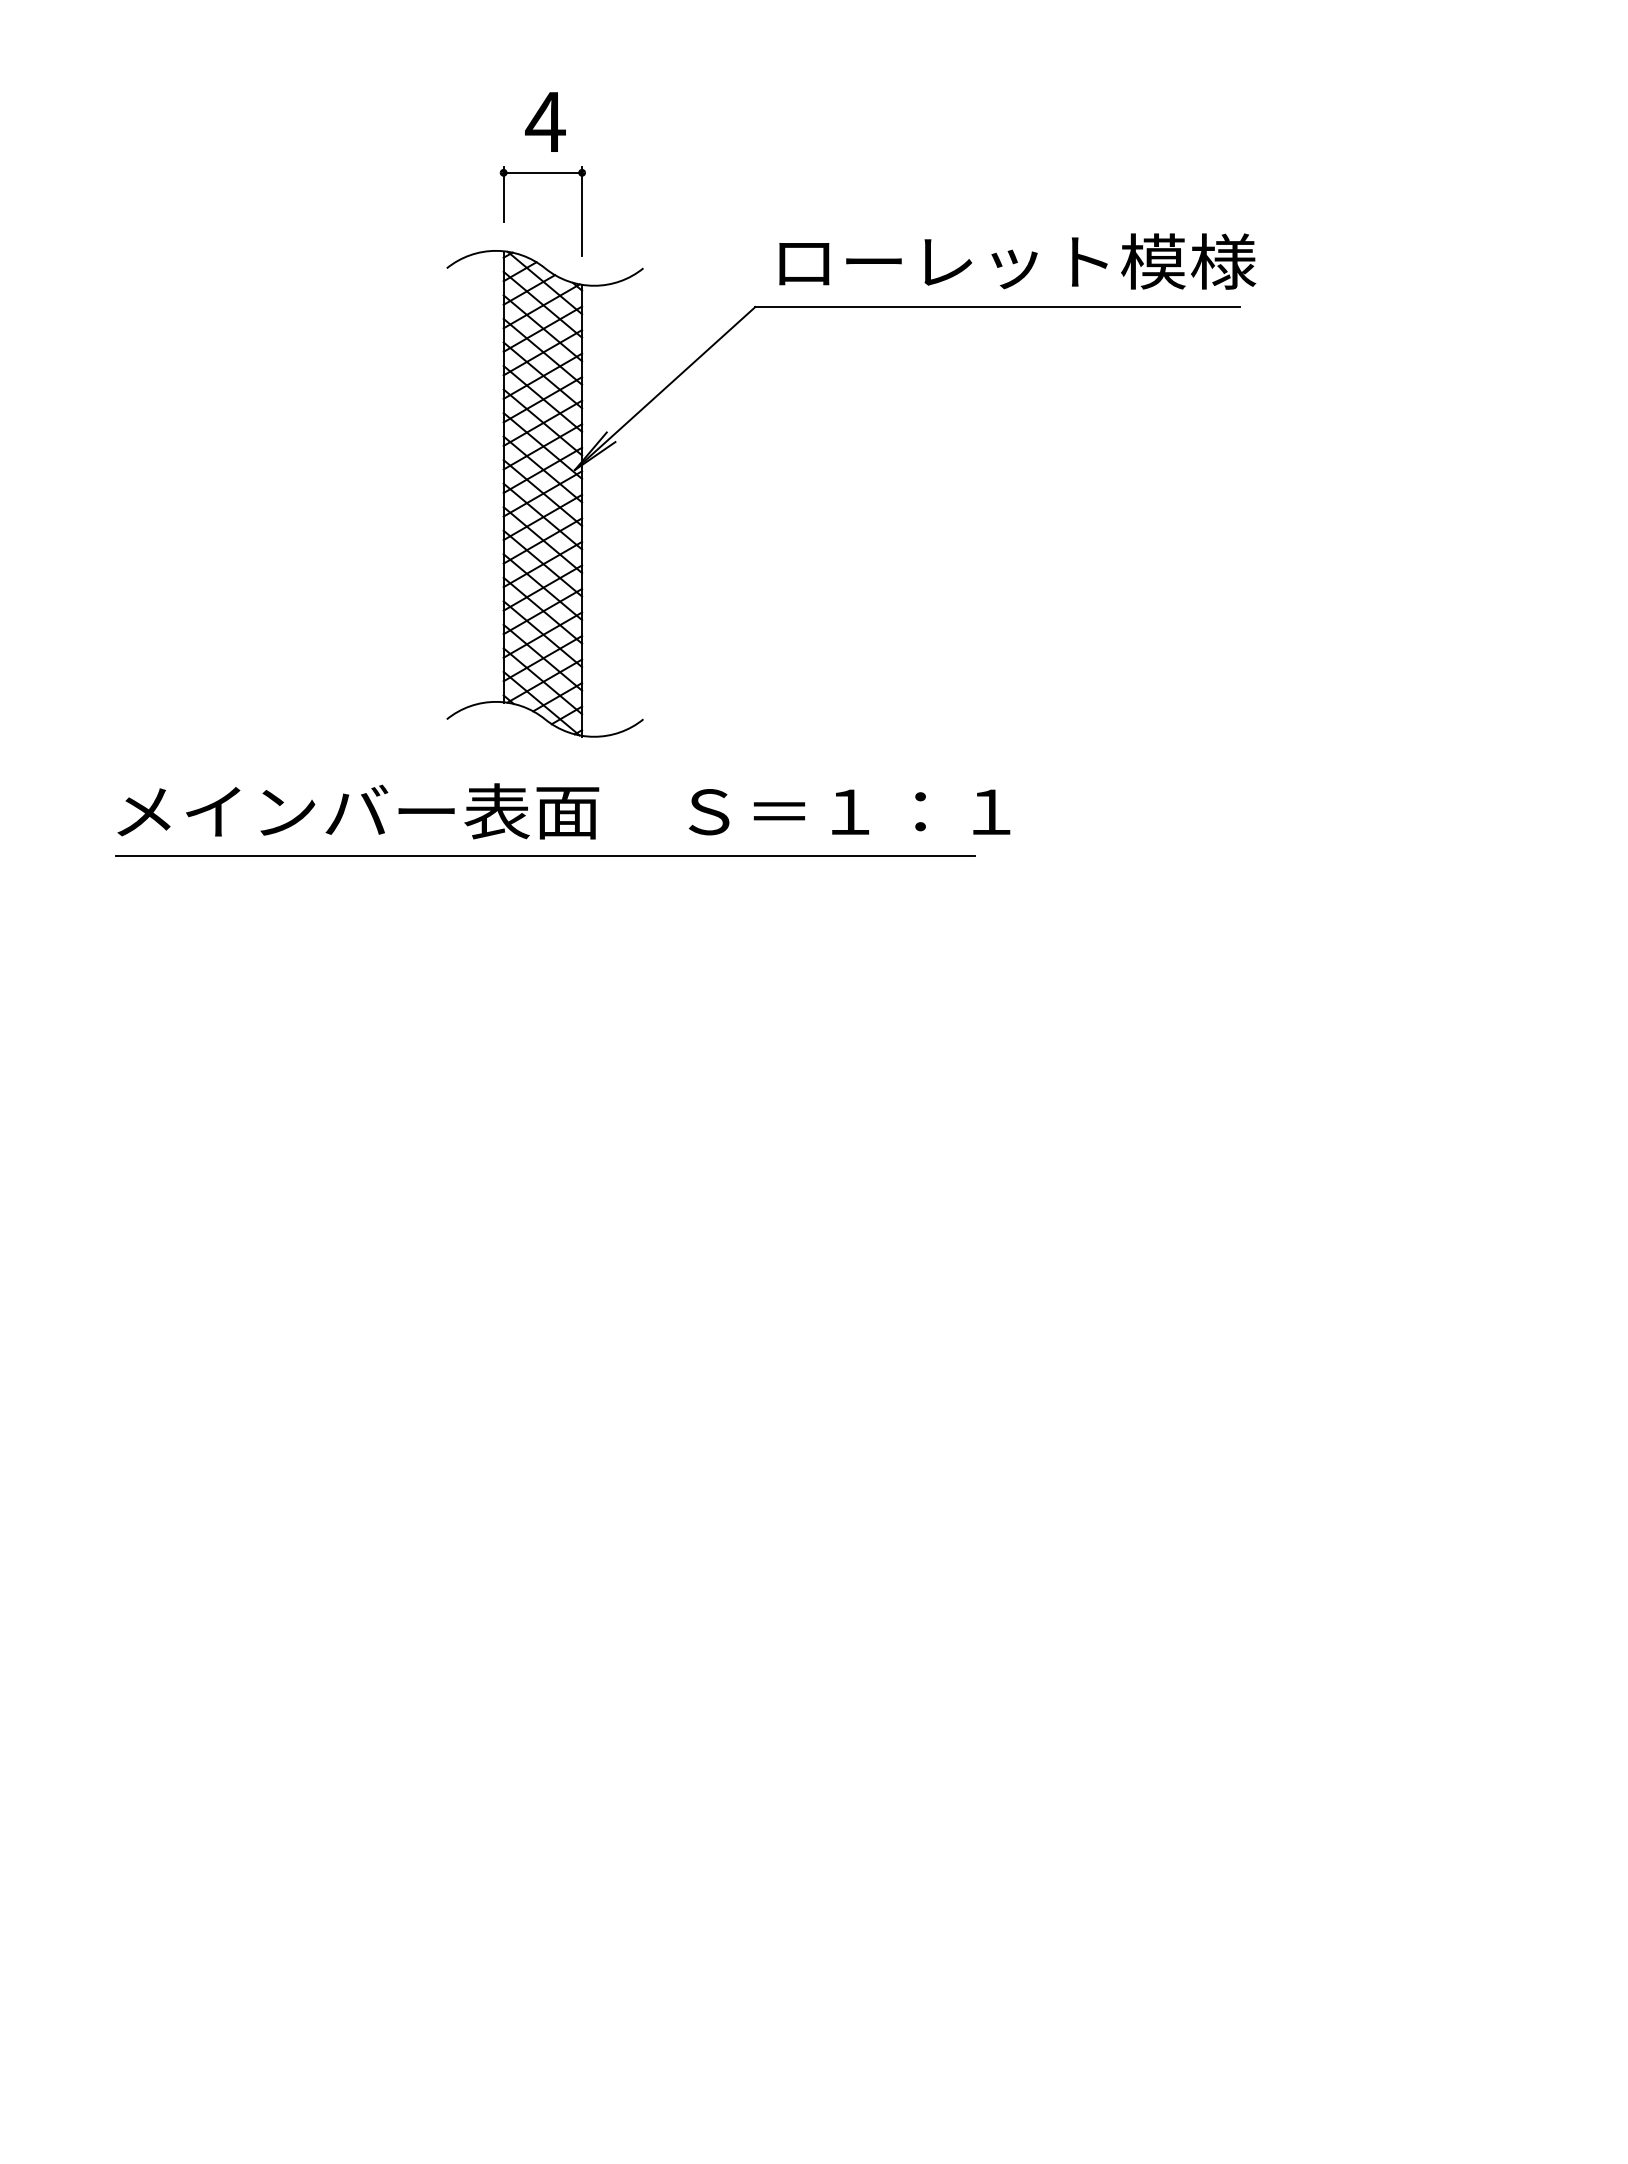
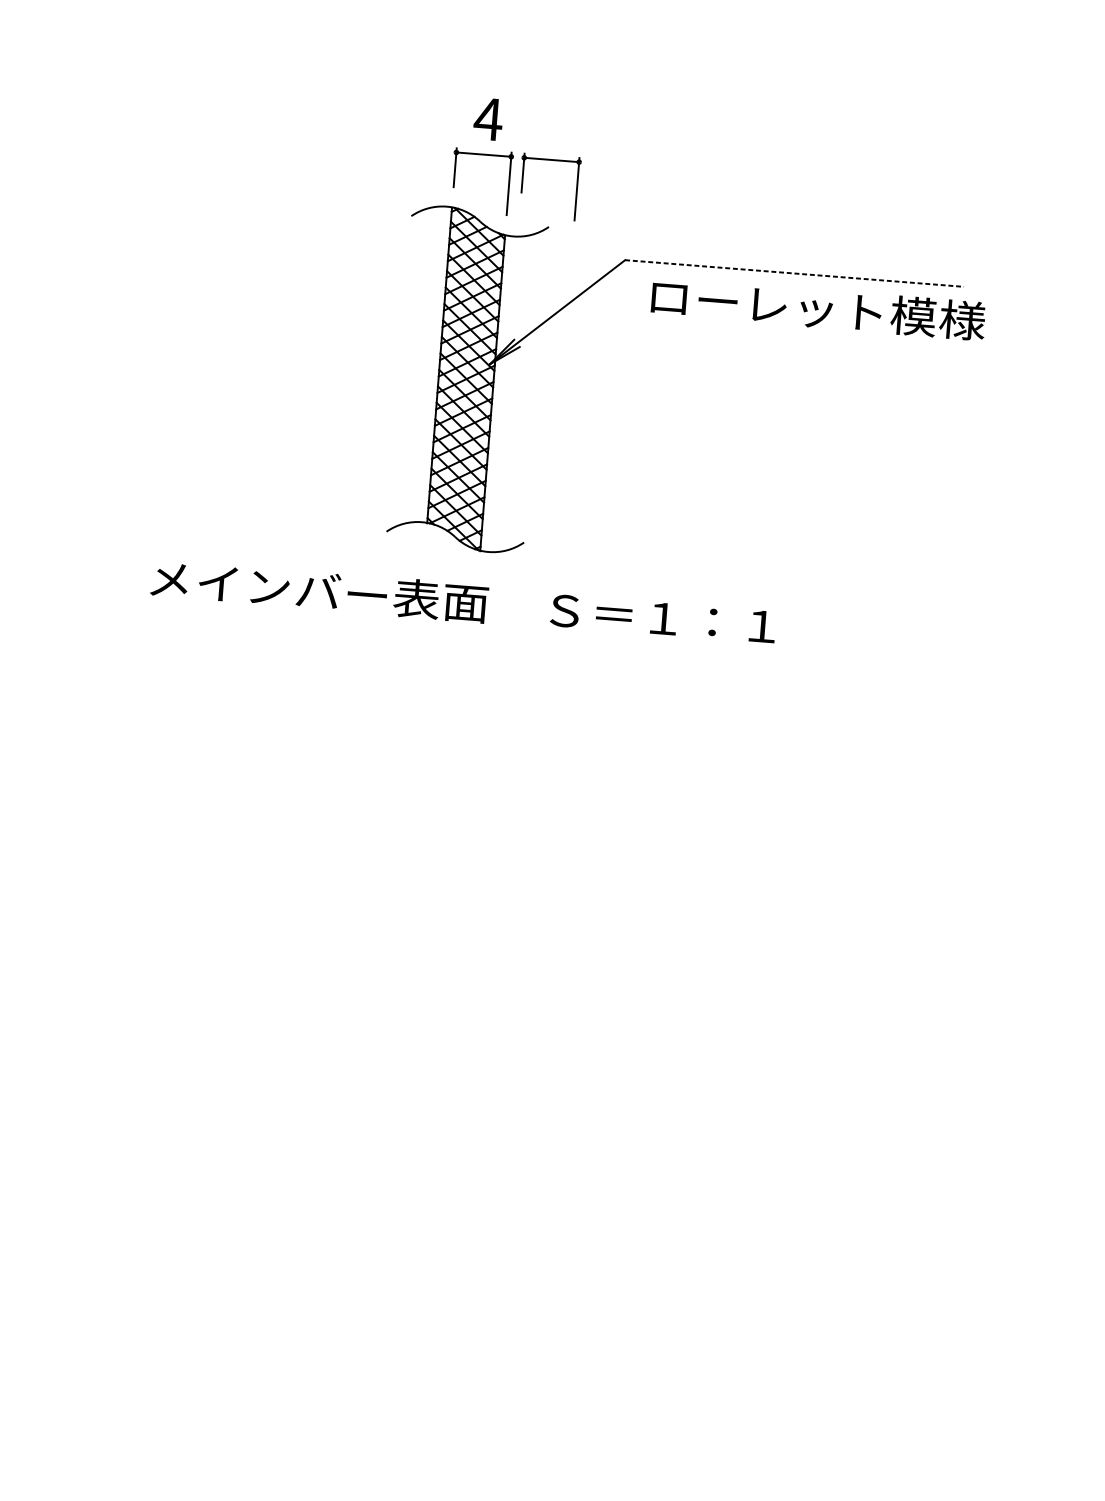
part: (639, 173) -> (551, 160), added
text: (1017, 261) -> (818, 308), moved
line: (998, 306) -> (795, 273), solid -> dashed
line: (545, 856) -> (448, 633), removed

